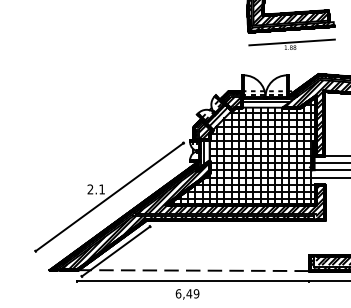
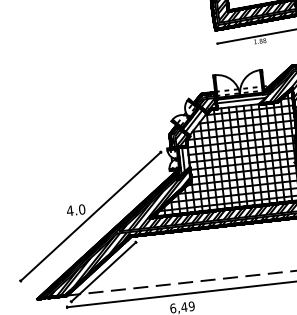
text: (96, 189) -> (76, 210), 2.1 -> 4.0

